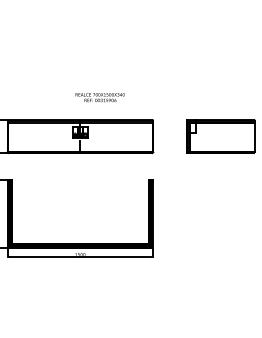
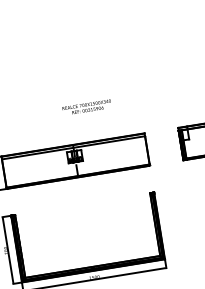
text: (99, 97) -> (86, 107), moved

